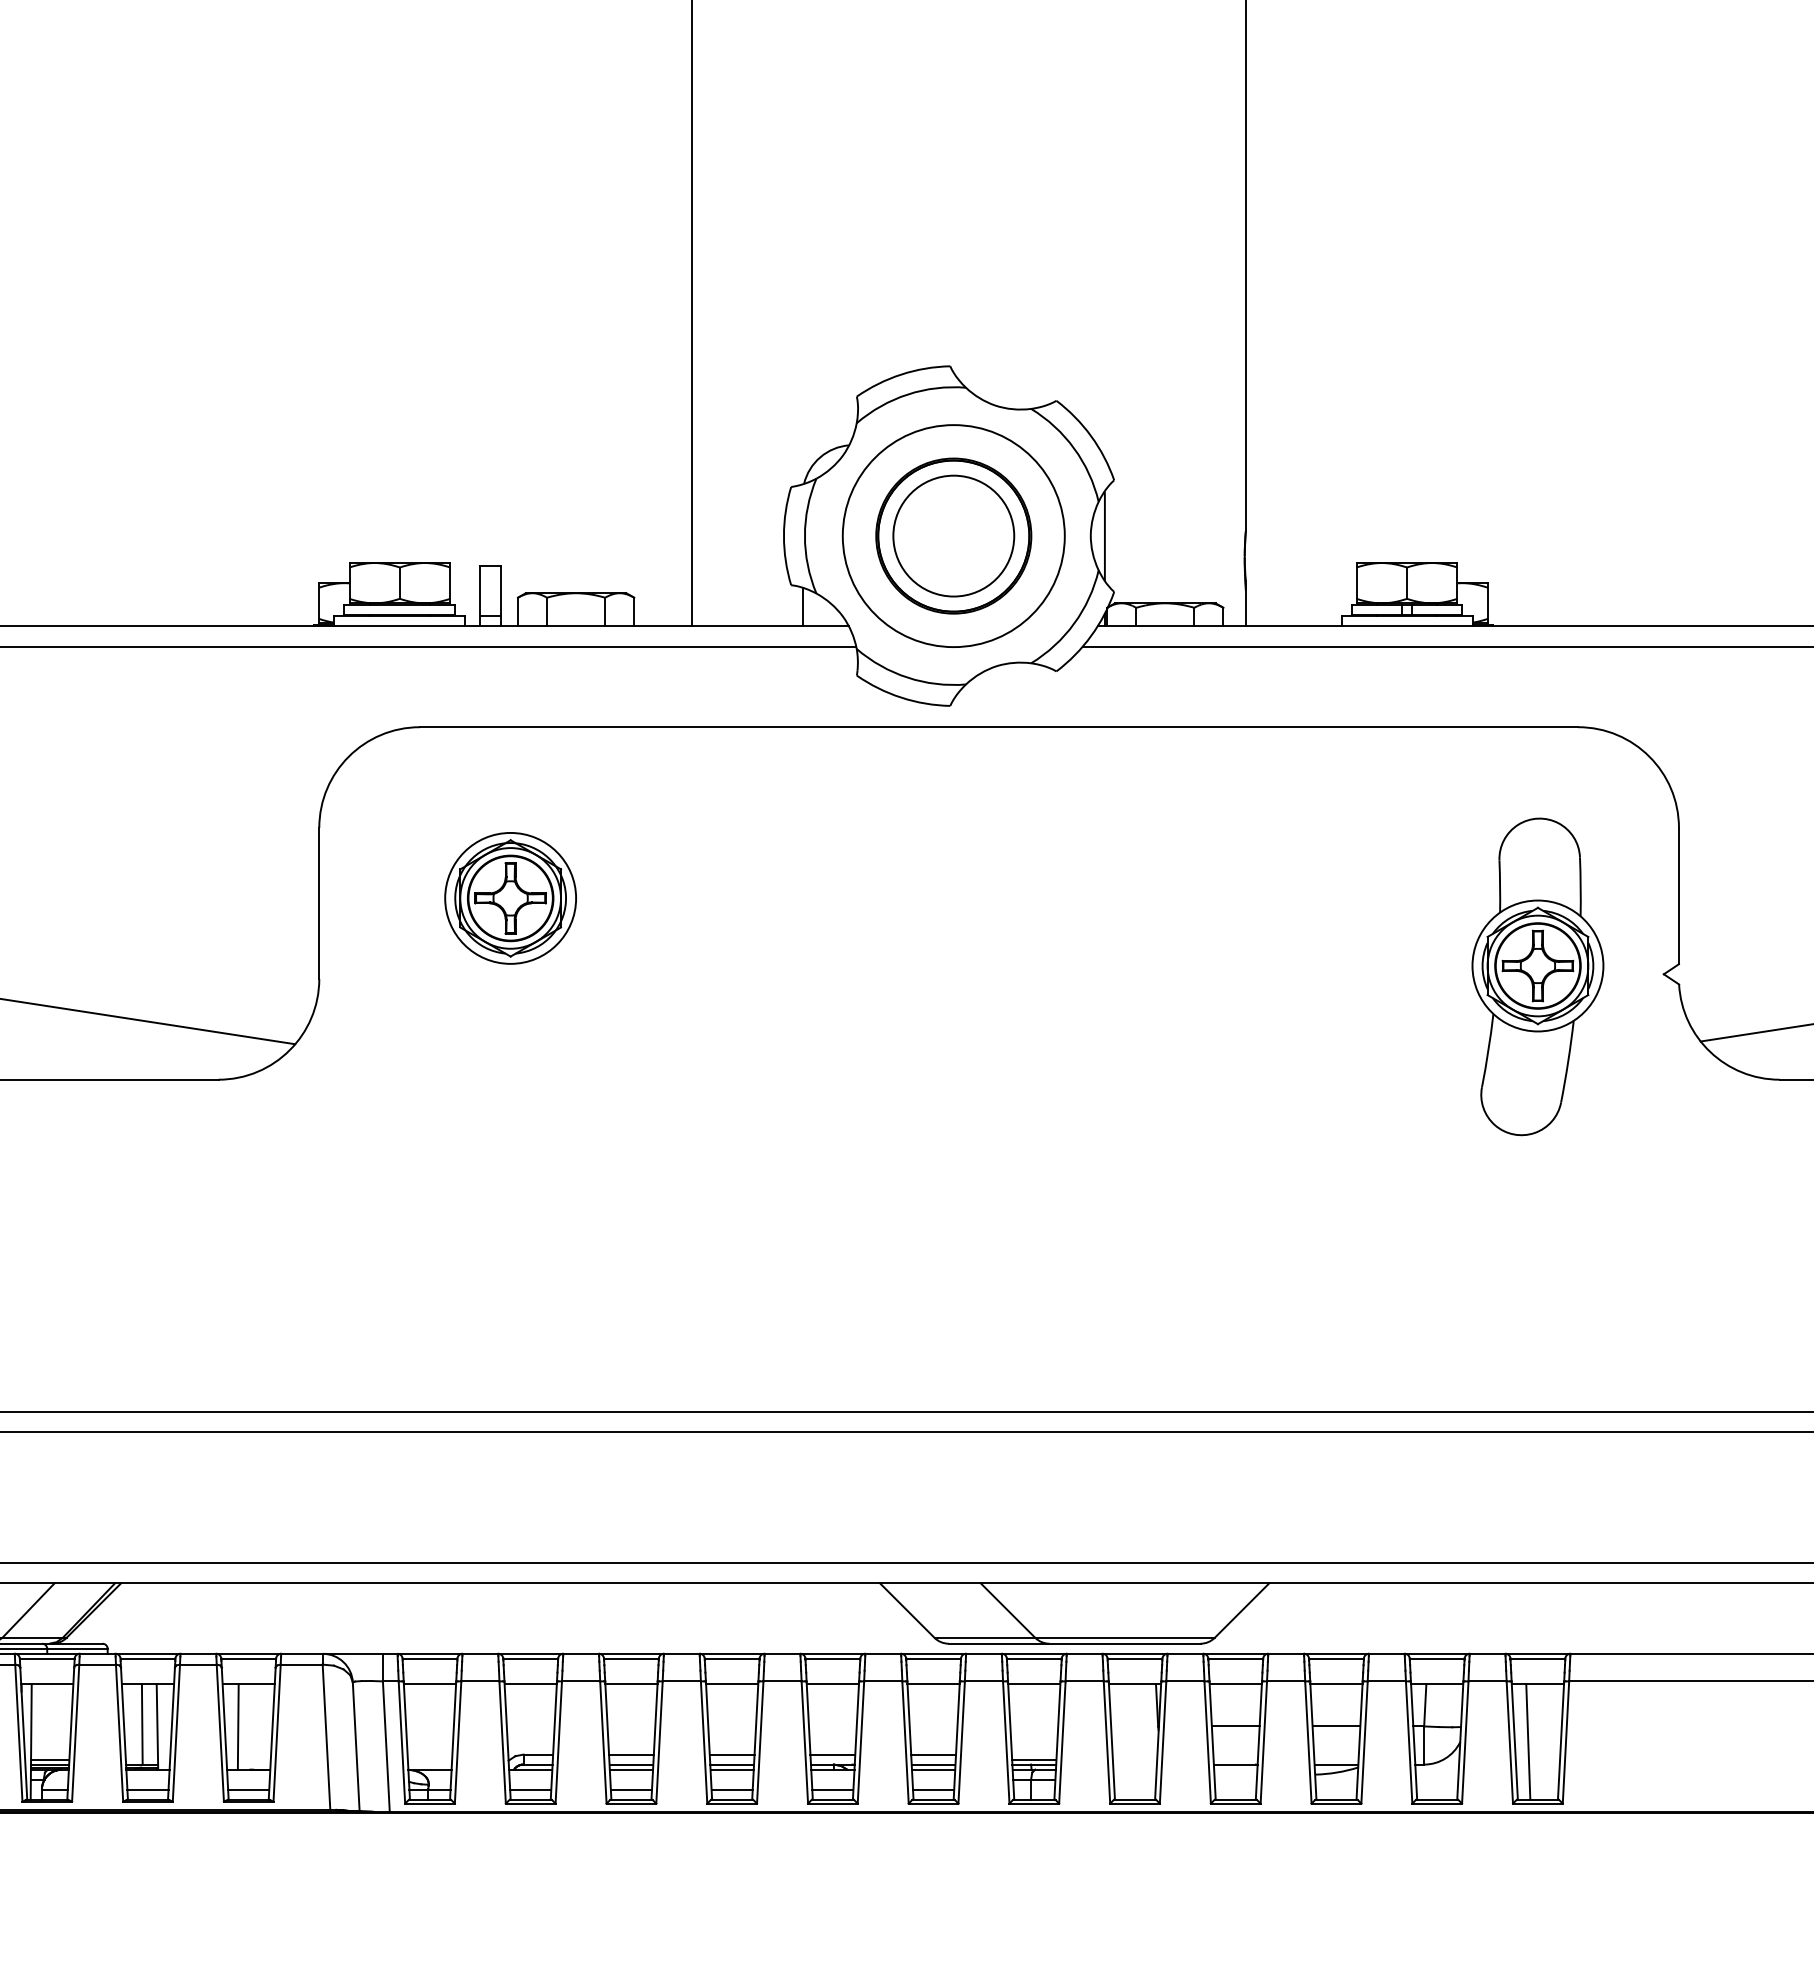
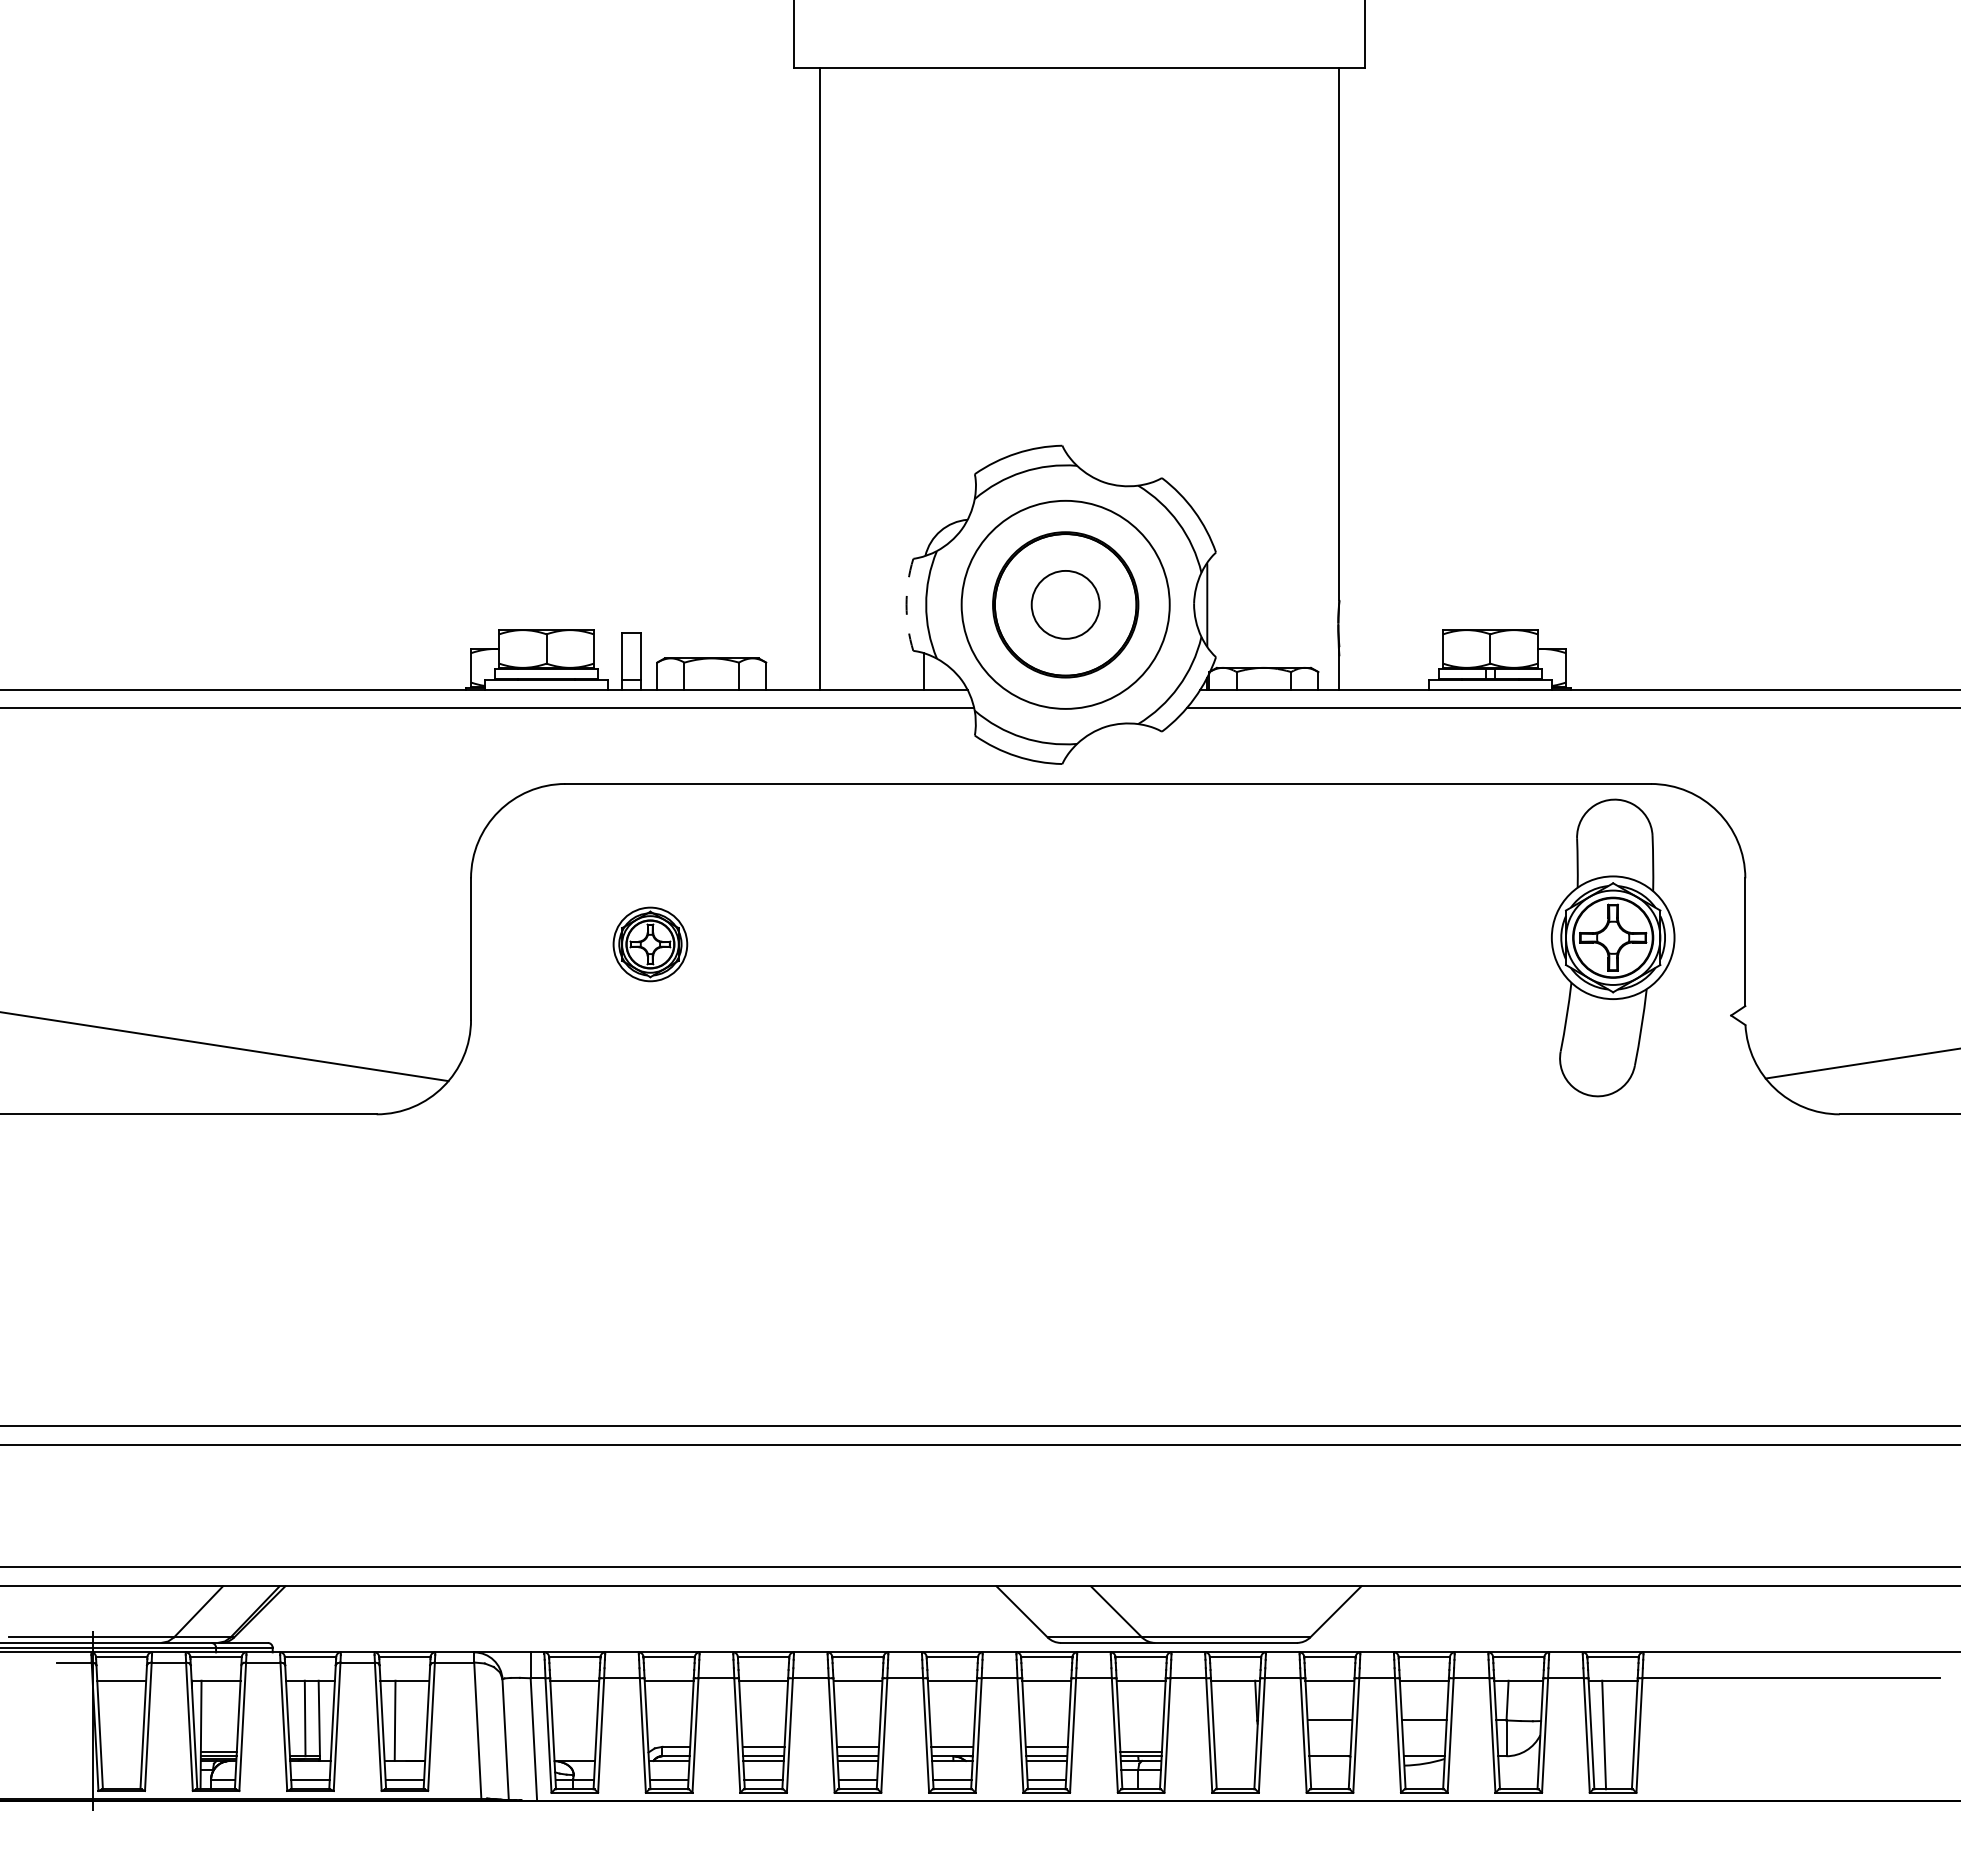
arc: (783, 535) -> (906, 604), solid -> dashed
circle: (953, 535) -> (1065, 604), size x0.6
part: (510, 898) -> (650, 944), size x0.6
part: (1538, 976) -> (1613, 947), moved

